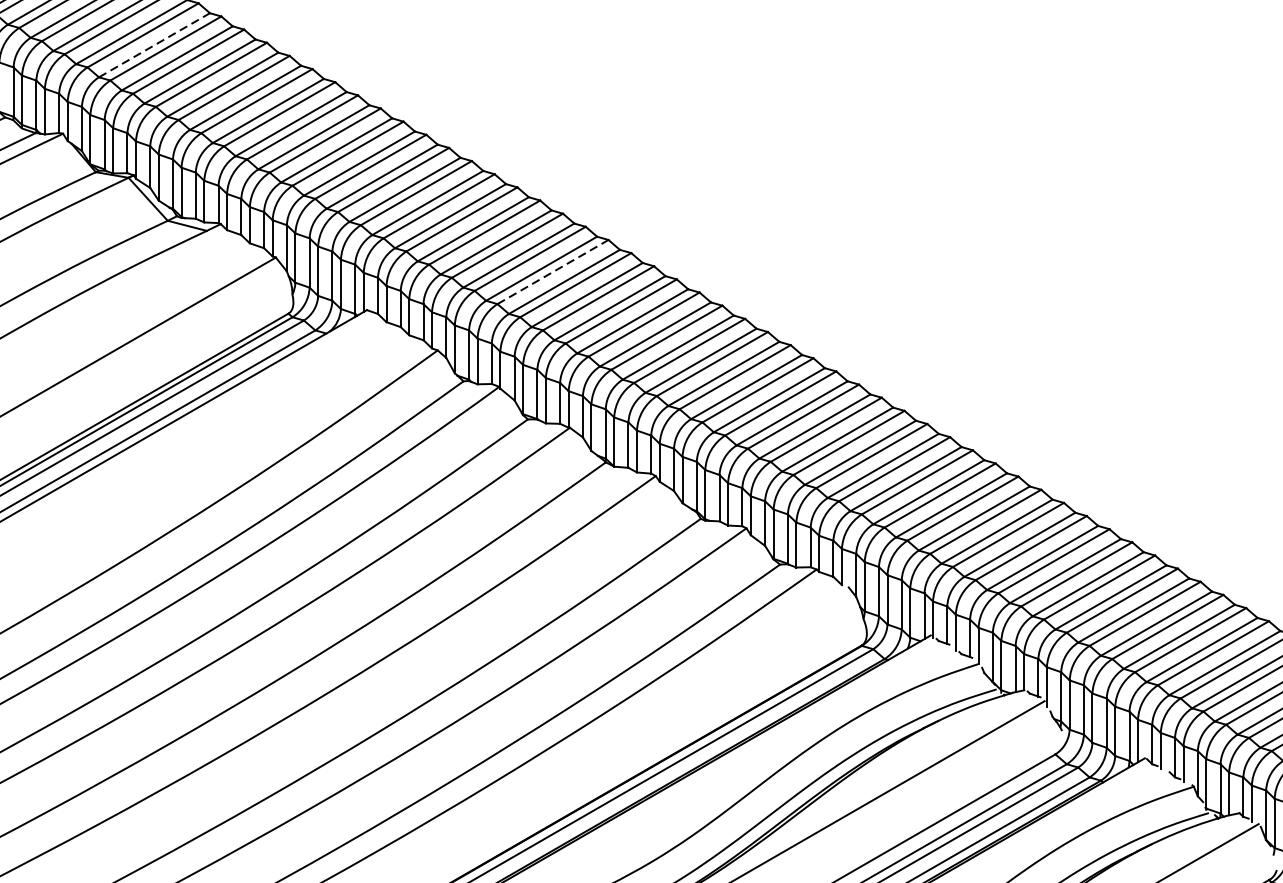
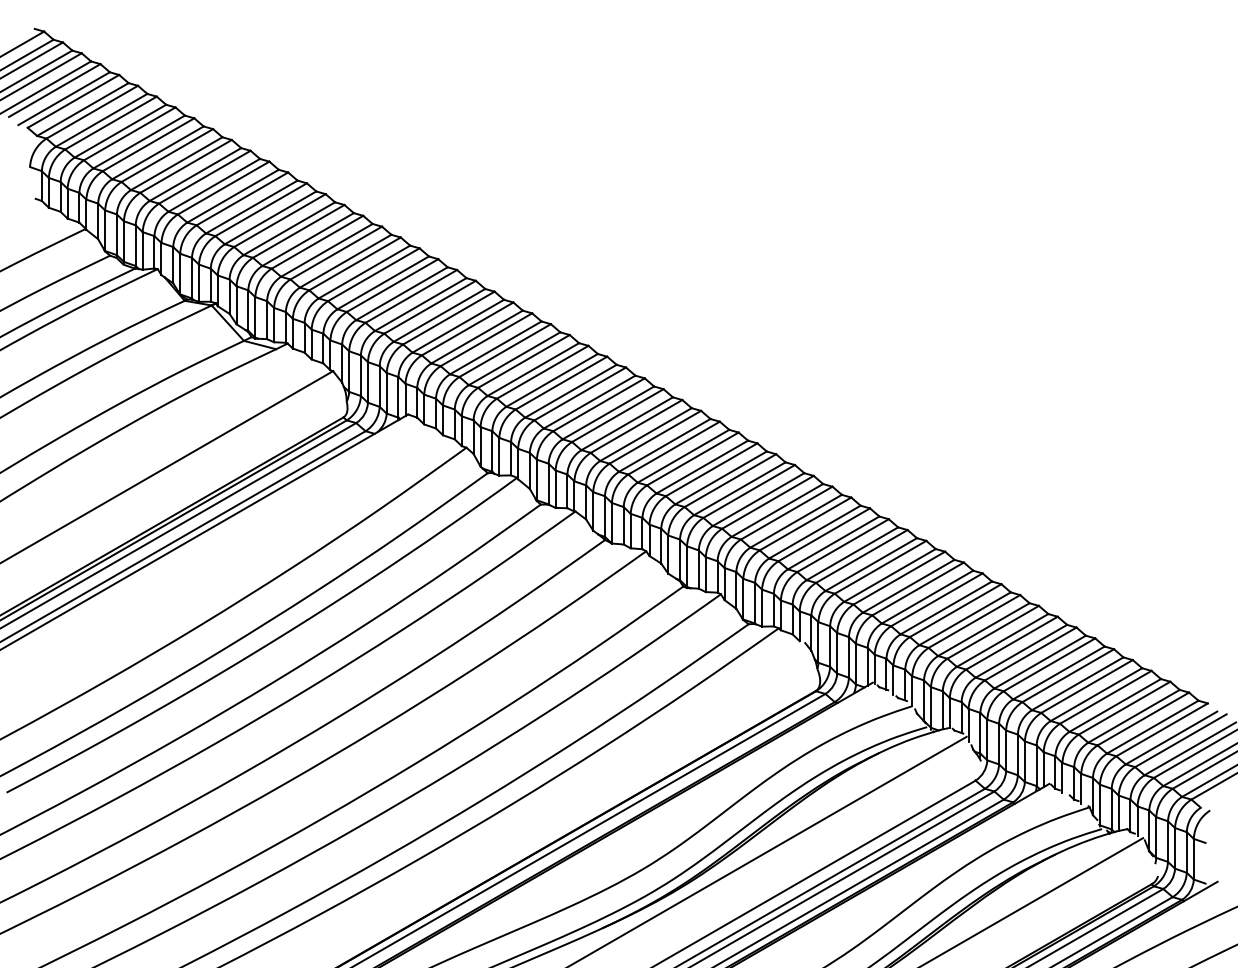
line: (155, 45) -> (233, 196), dashed -> solid
line: (553, 272) -> (561, 383), dashed -> solid

